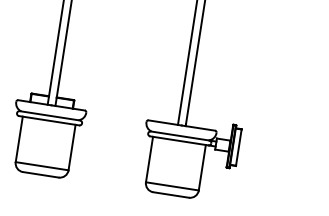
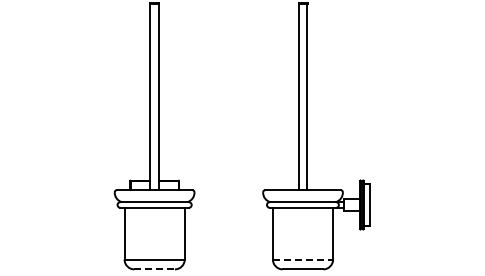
line: (41, 175) -> (155, 269), solid -> dashed
line: (172, 186) -> (303, 259), solid -> dashed

